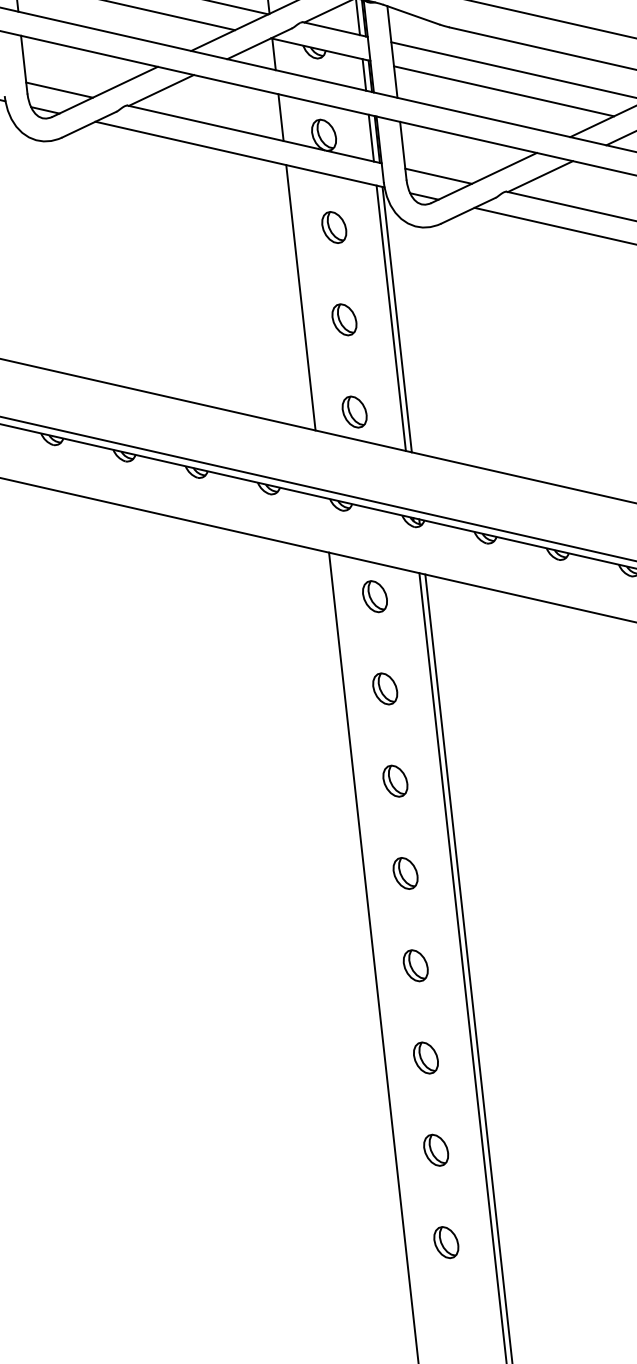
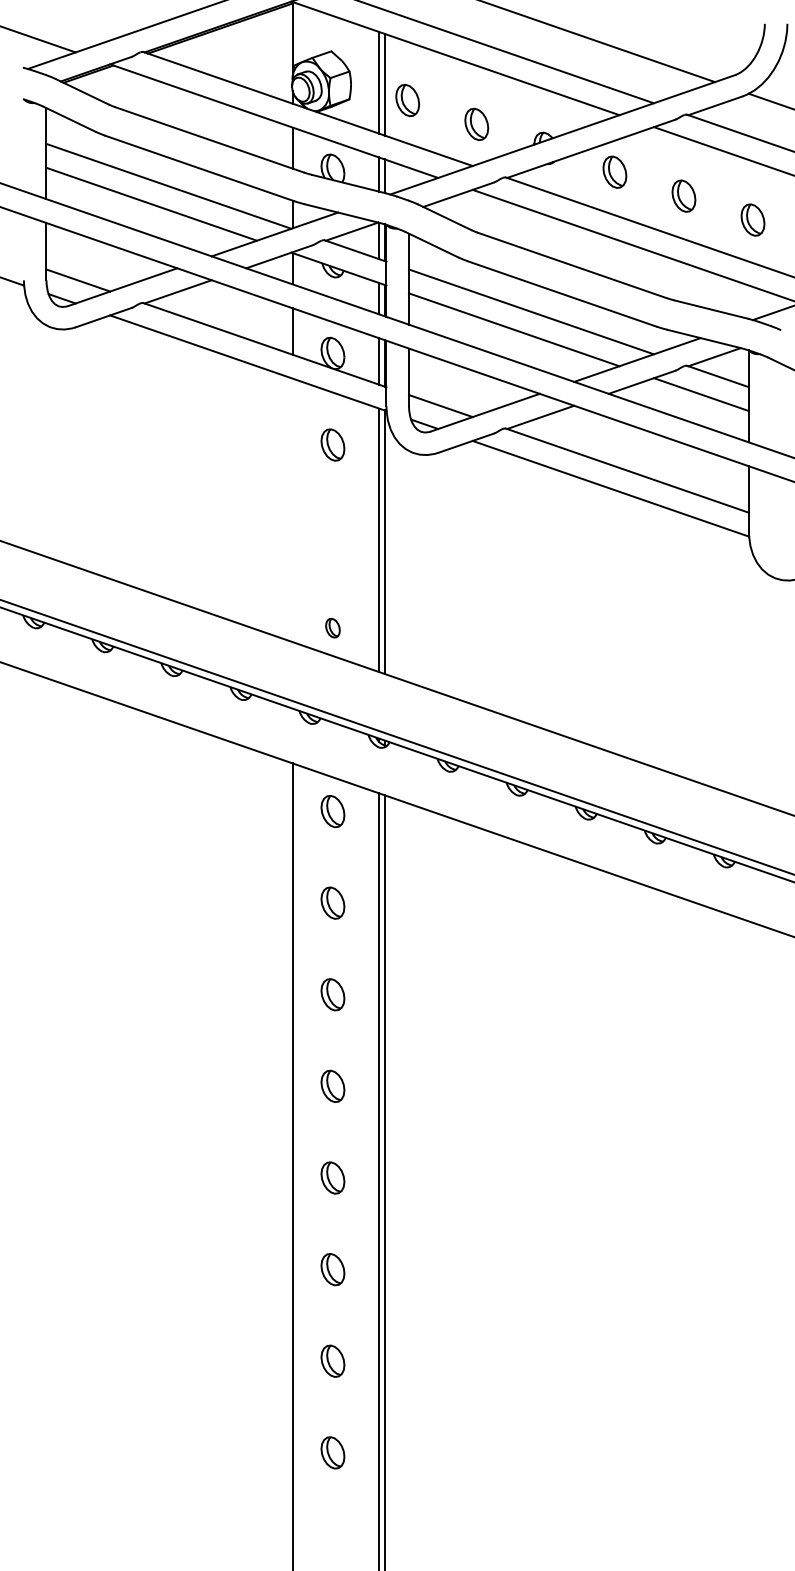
line: (300, 297) -> (292, 510), removed
part: (344, 319) -> (332, 536), removed
part: (354, 411) -> (332, 627), size x0.6

